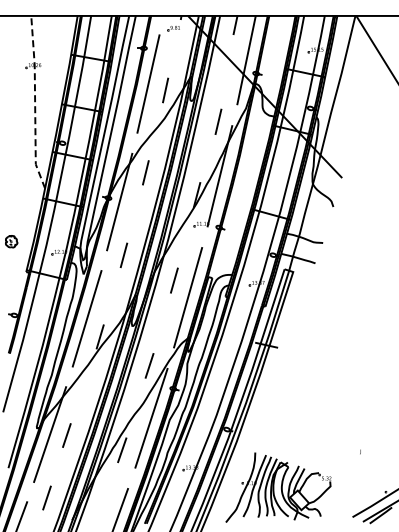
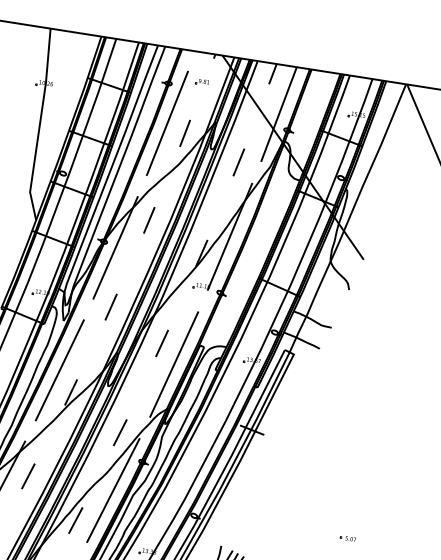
part: (173, 28) -> (202, 82), moved
line: (35, 102) -> (40, 124), dashed -> solid
line: (218, 121) -> (238, 162), moved
part: (366, 428) -> (347, 538), added
line: (66, 435) -> (27, 476), moved

